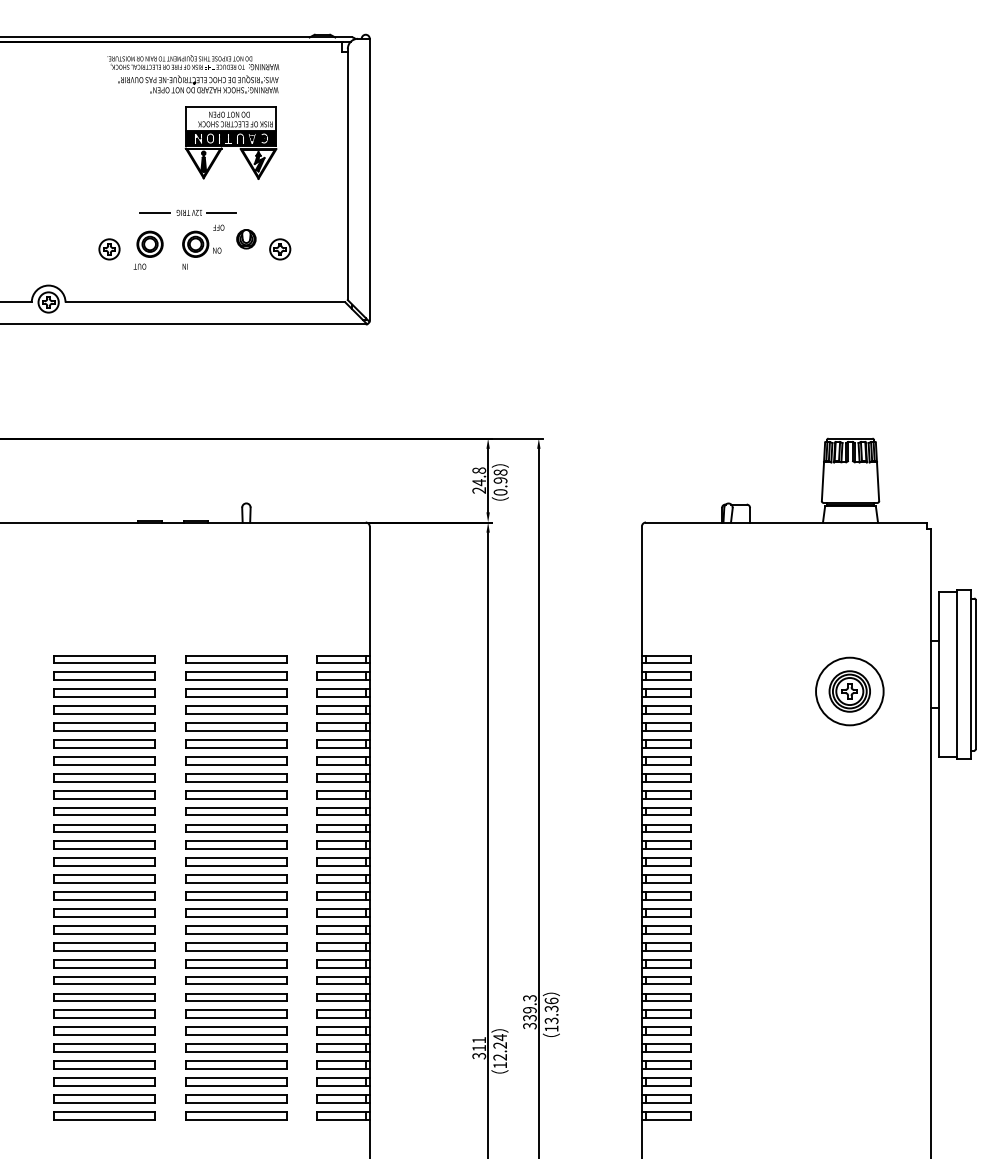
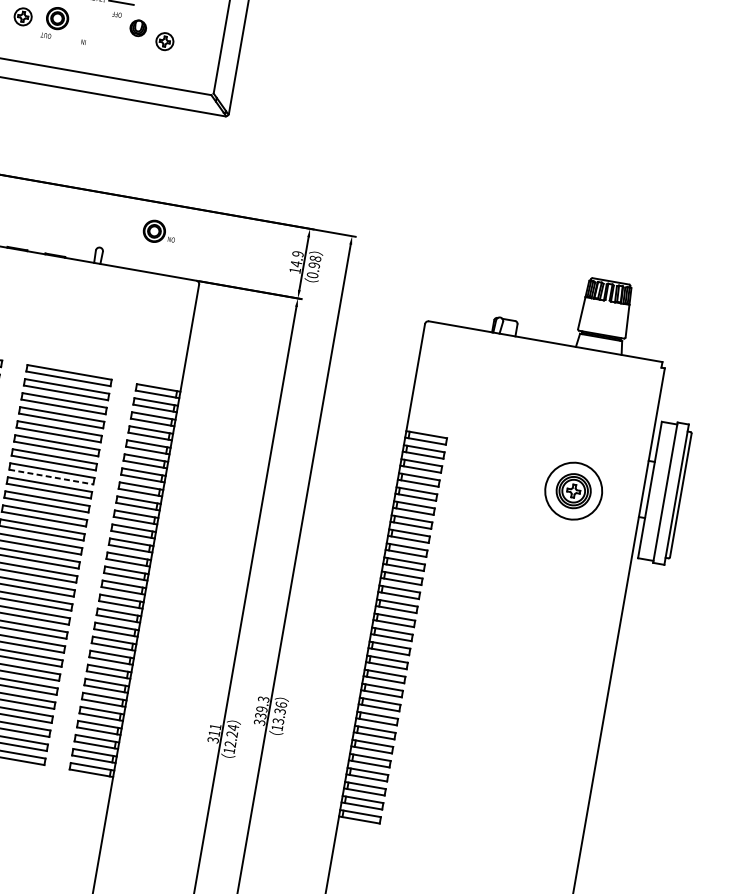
part: (201, 243) -> (159, 231), moved
text: (479, 480) -> (296, 262), 24.8 -> 14.9
line: (236, 781) -> (51, 477), solid -> dashed

